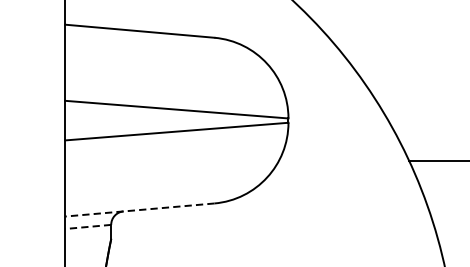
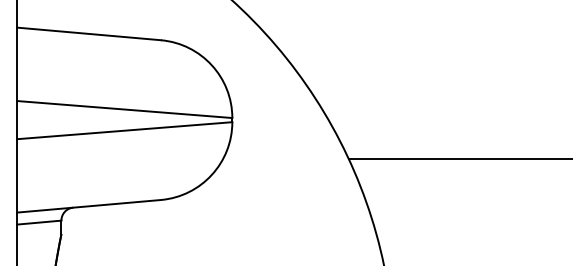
line: (139, 210) -> (88, 206), dashed -> solid
line: (87, 226) -> (38, 222), dashed -> solid

